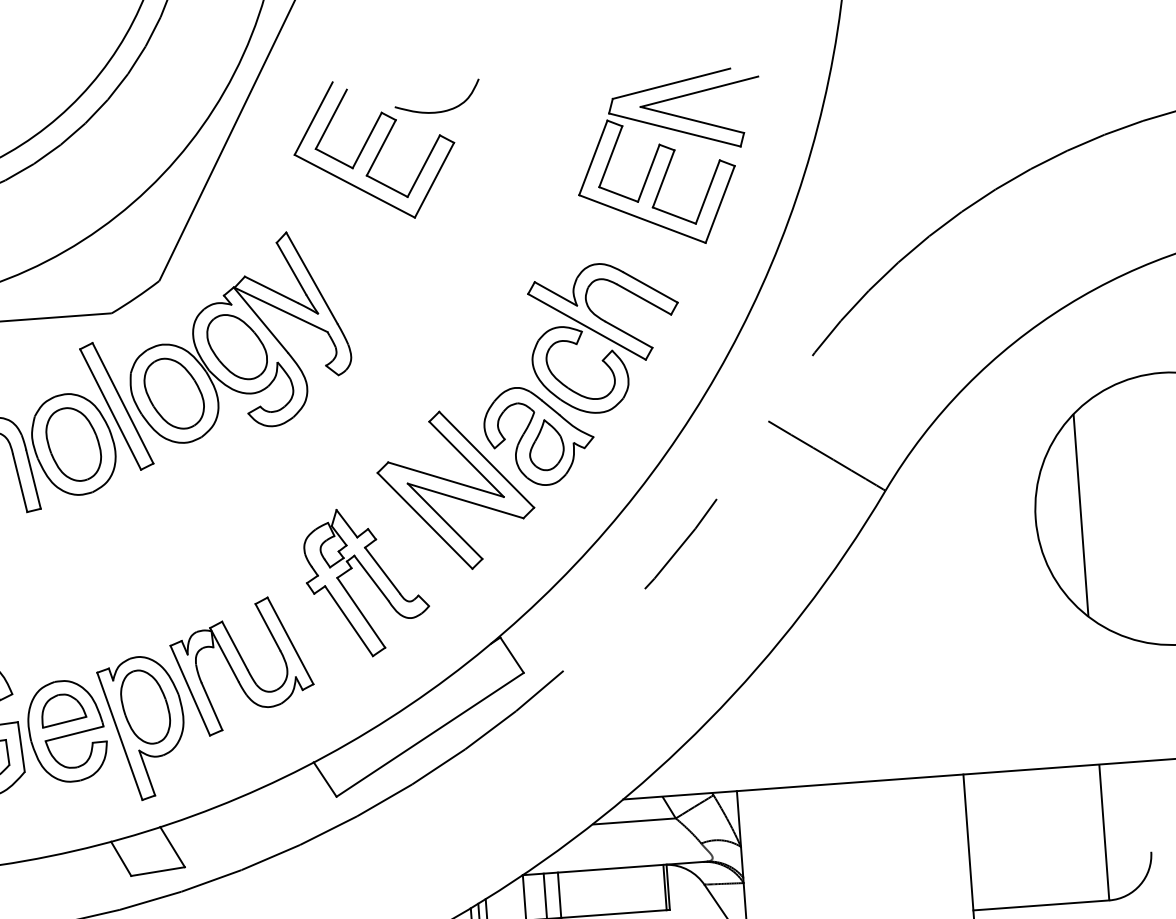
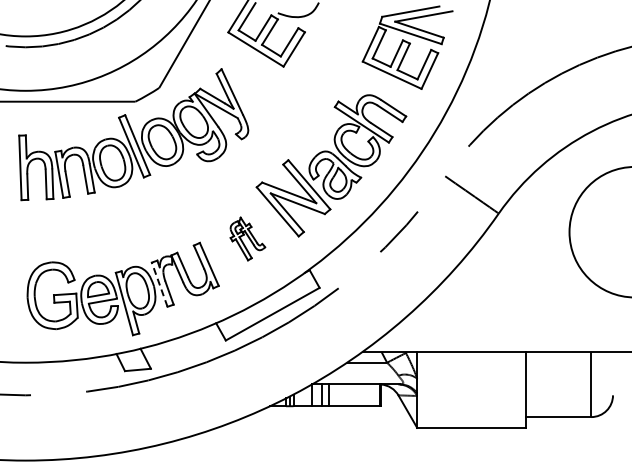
line: (1081, 513) -> (591, 231), removed
part: (366, 581) -> (247, 238), size x0.6
line: (189, 690) -> (159, 284), solid -> dashed

